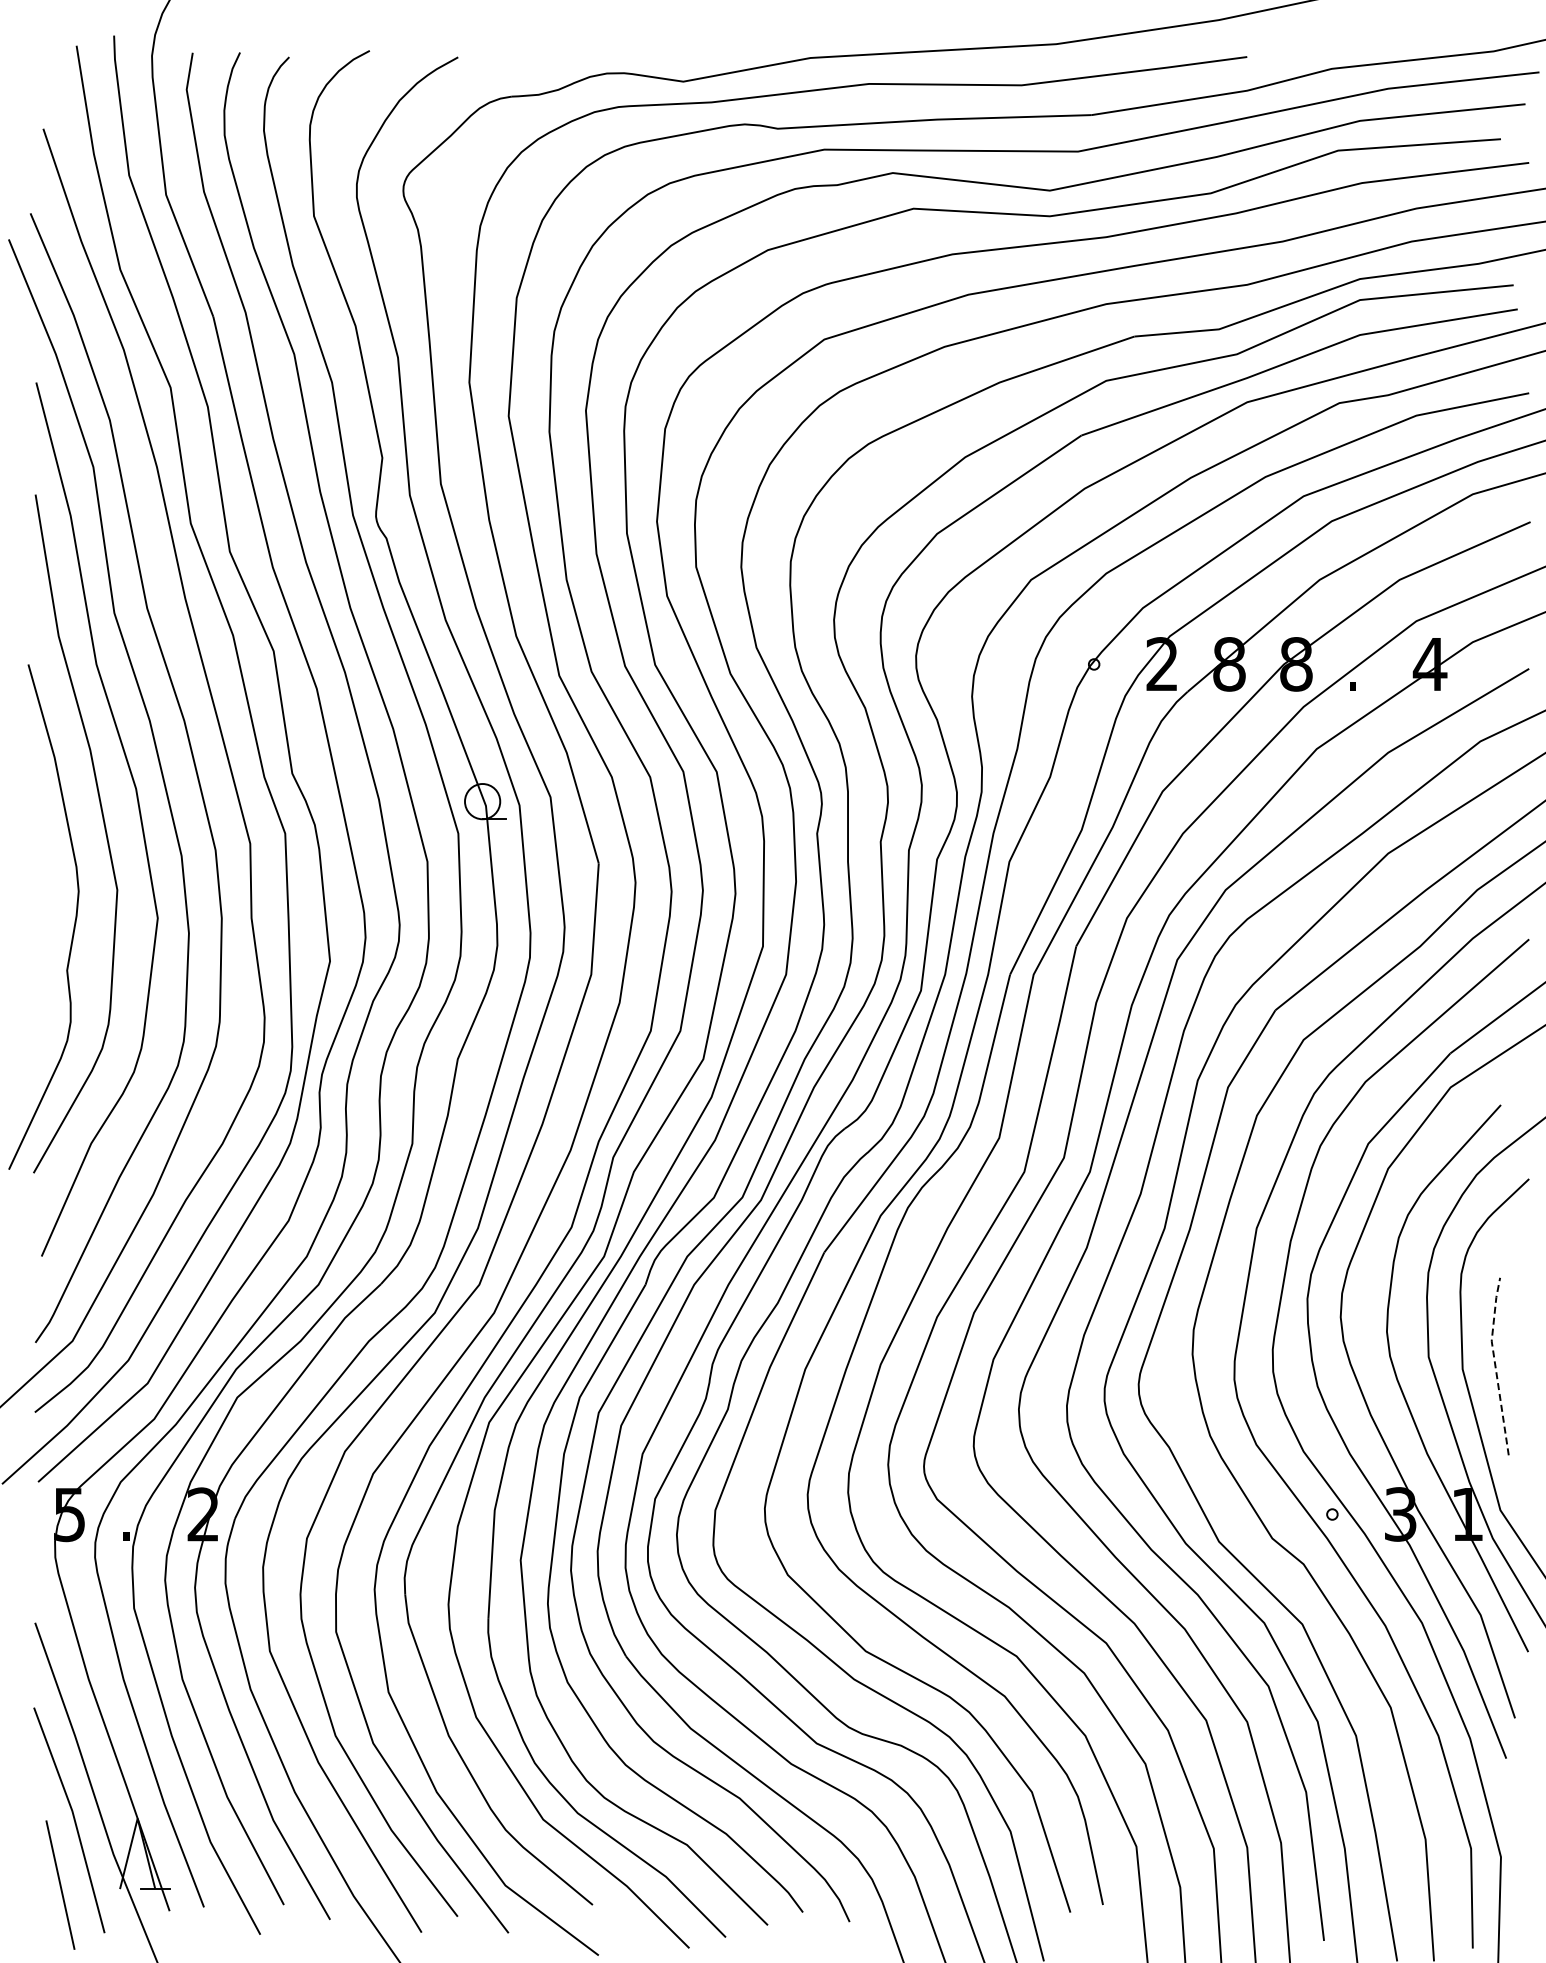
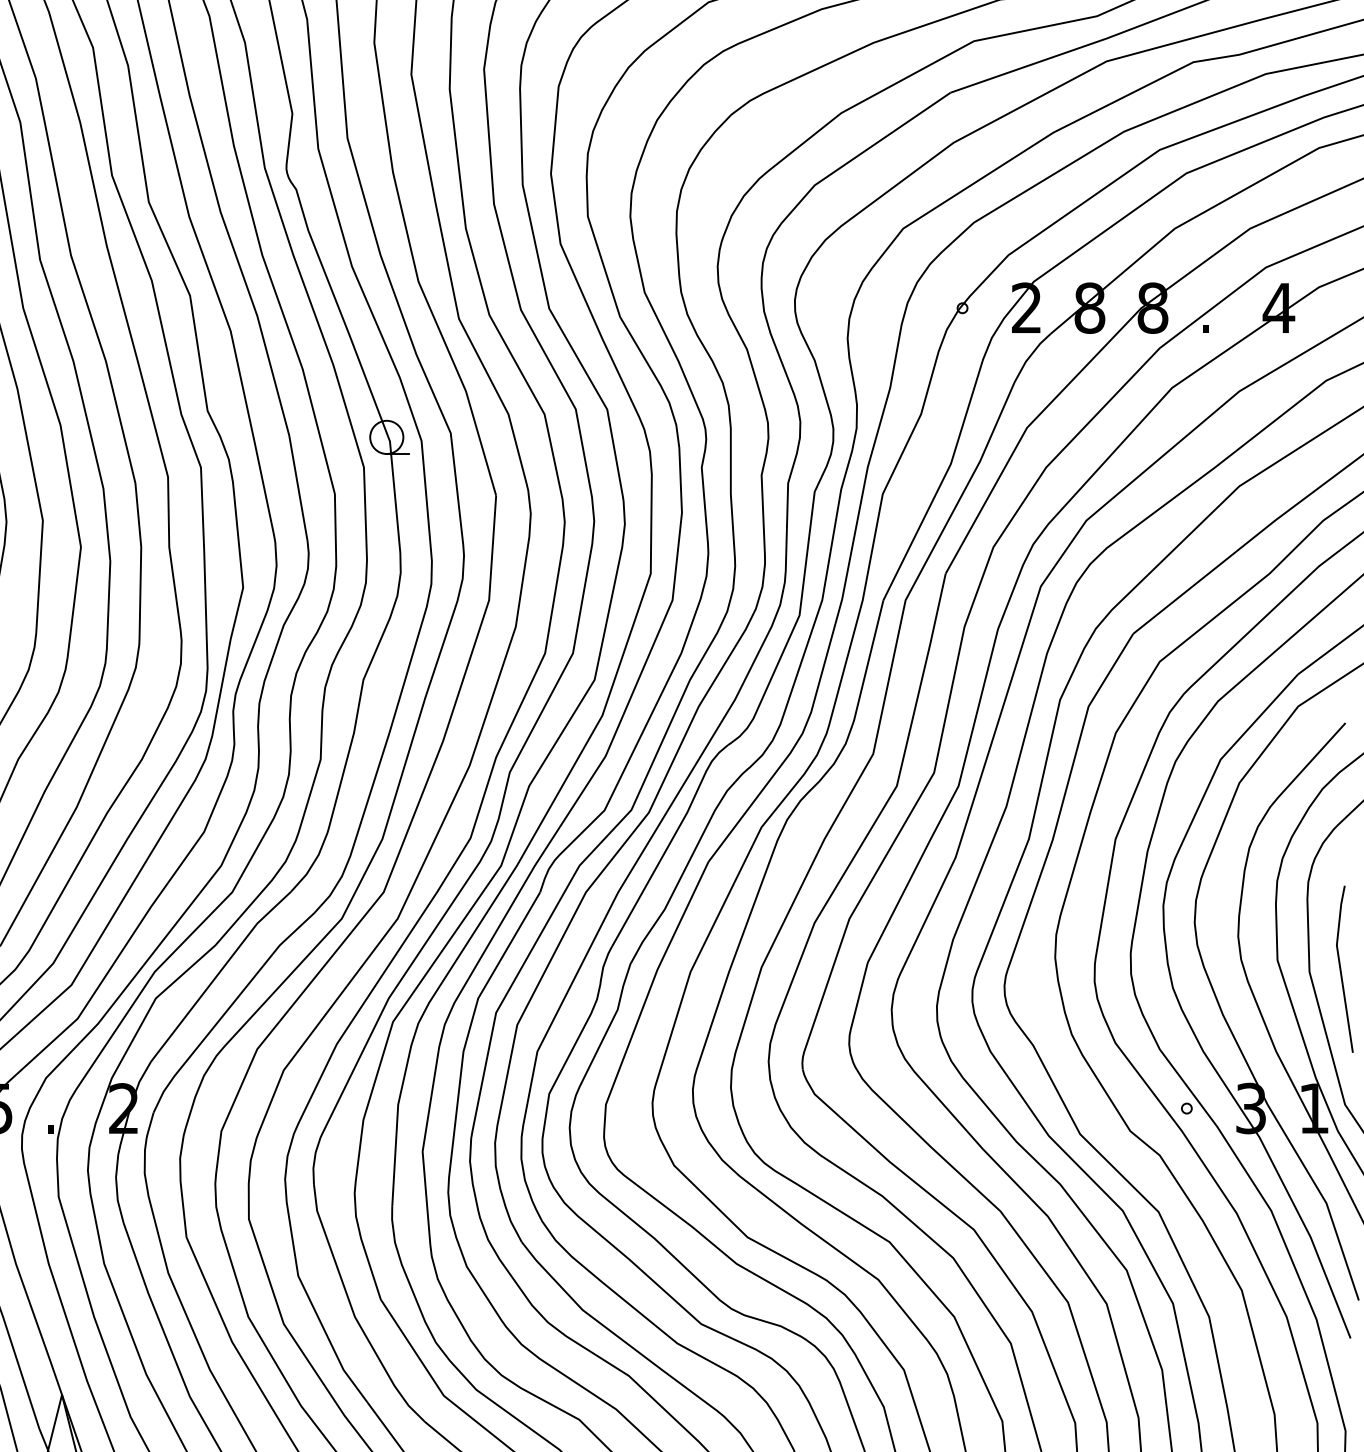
line: (1495, 1365) -> (1340, 968), dashed -> solid

